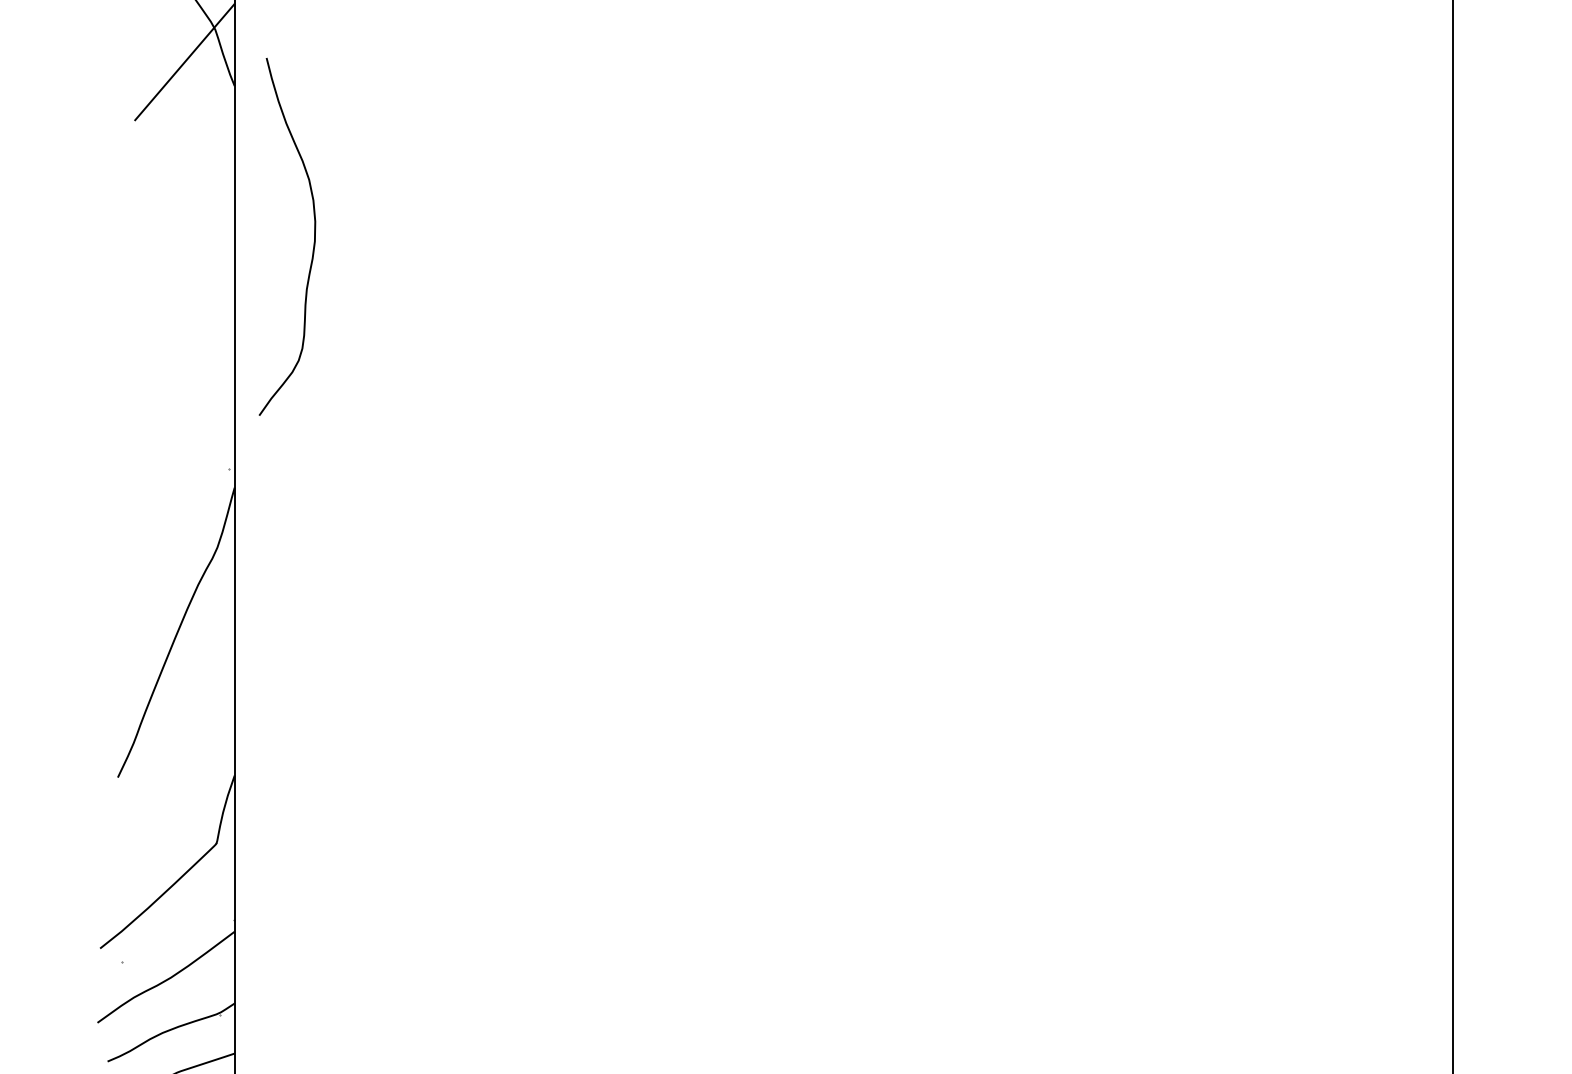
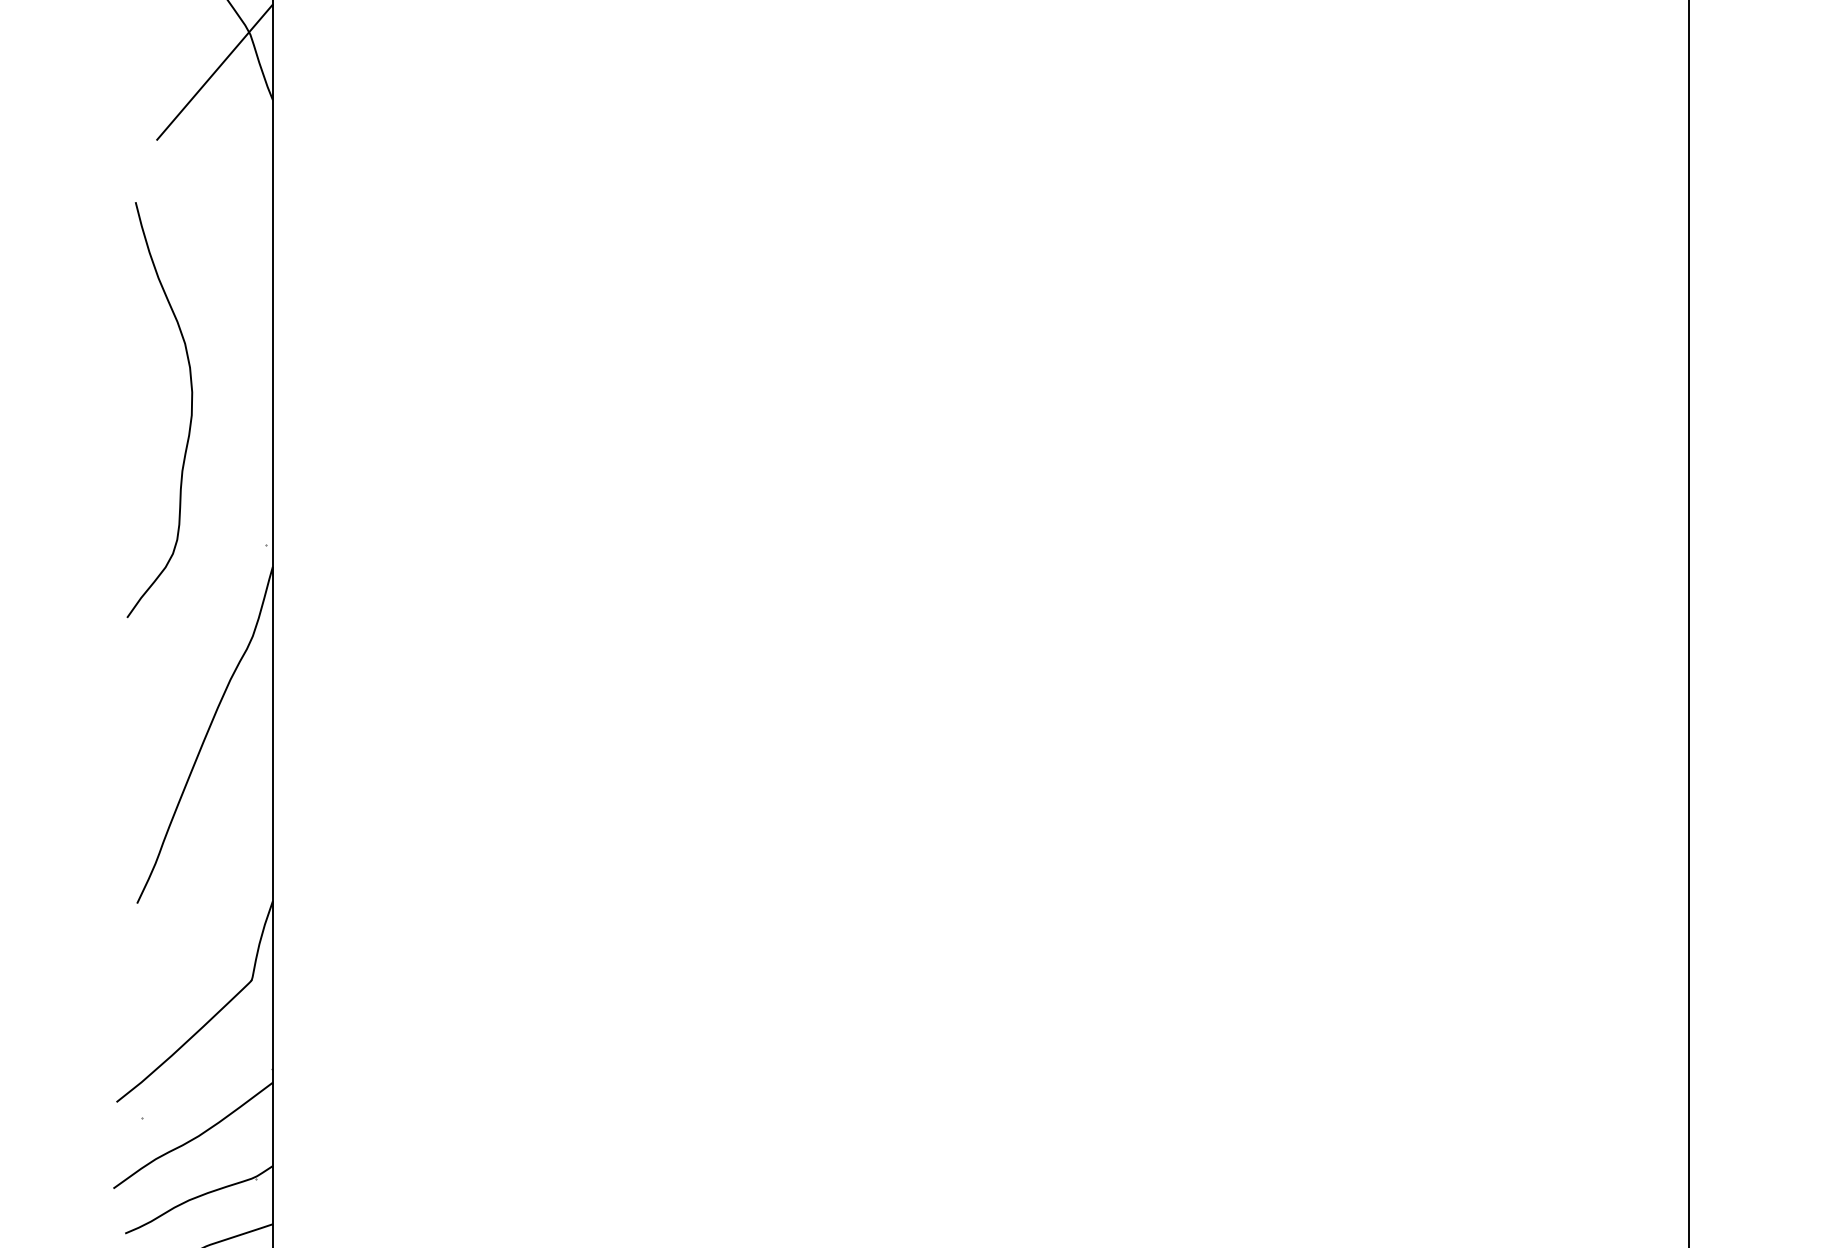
curve: (313, 242) -> (190, 416), moved

